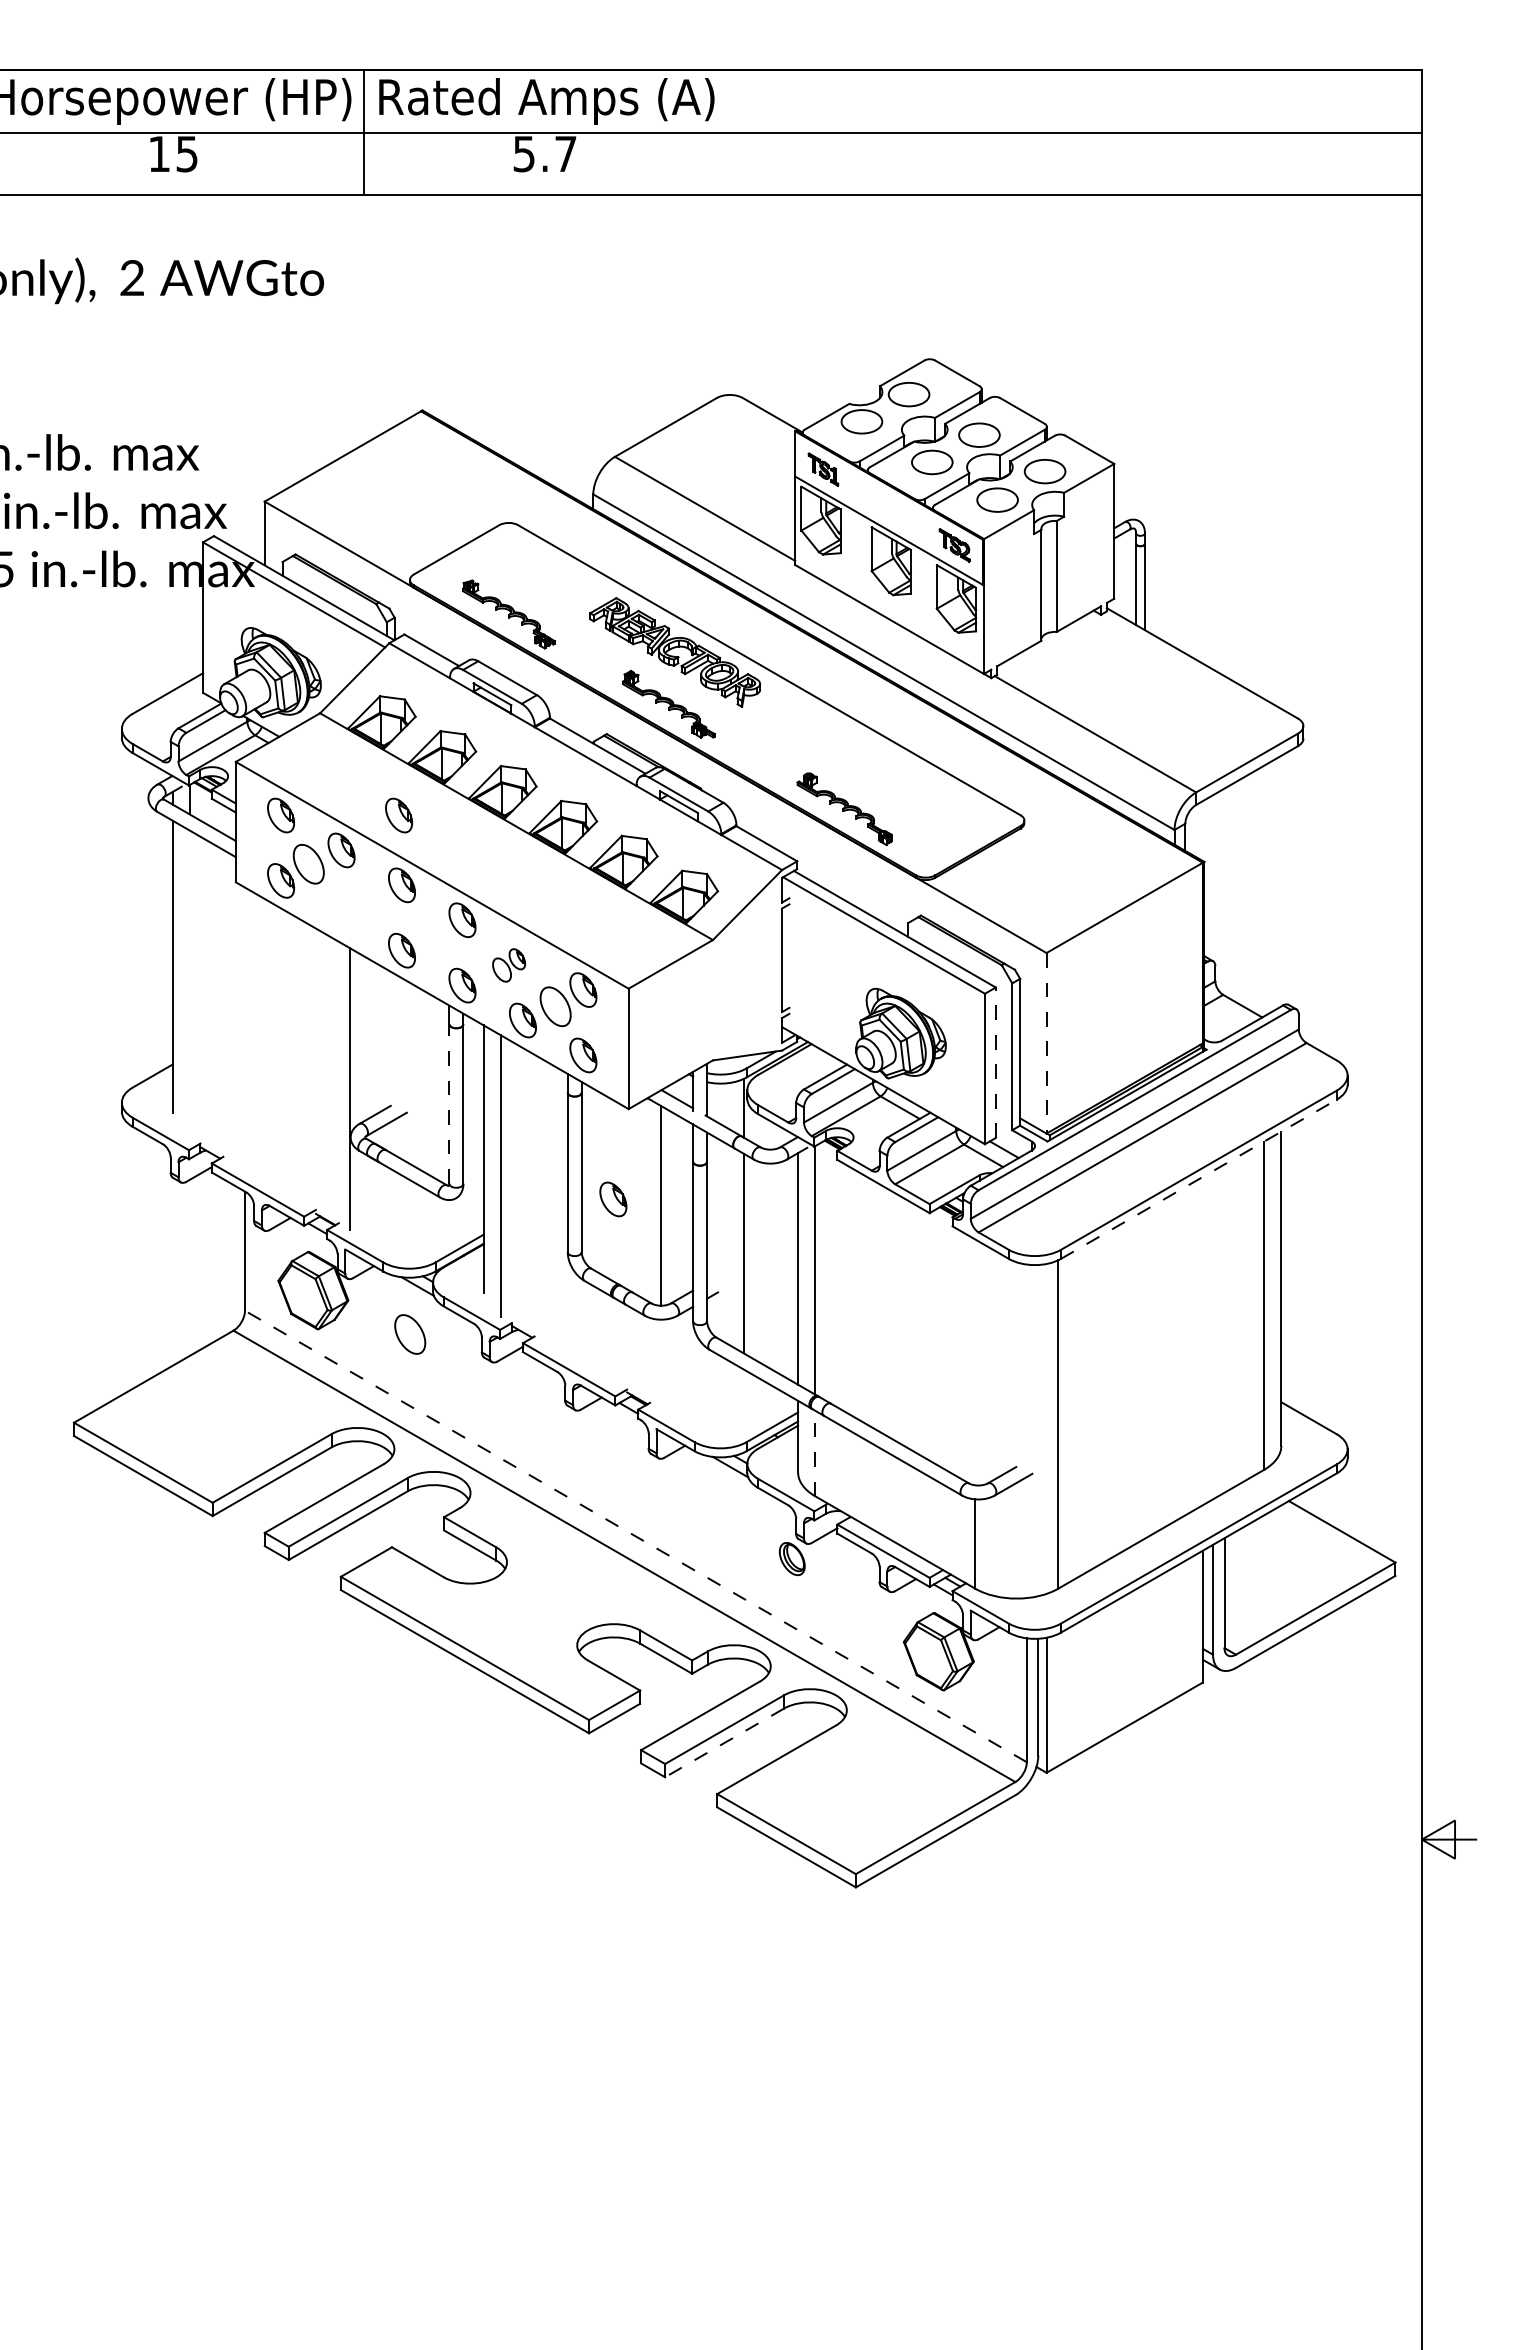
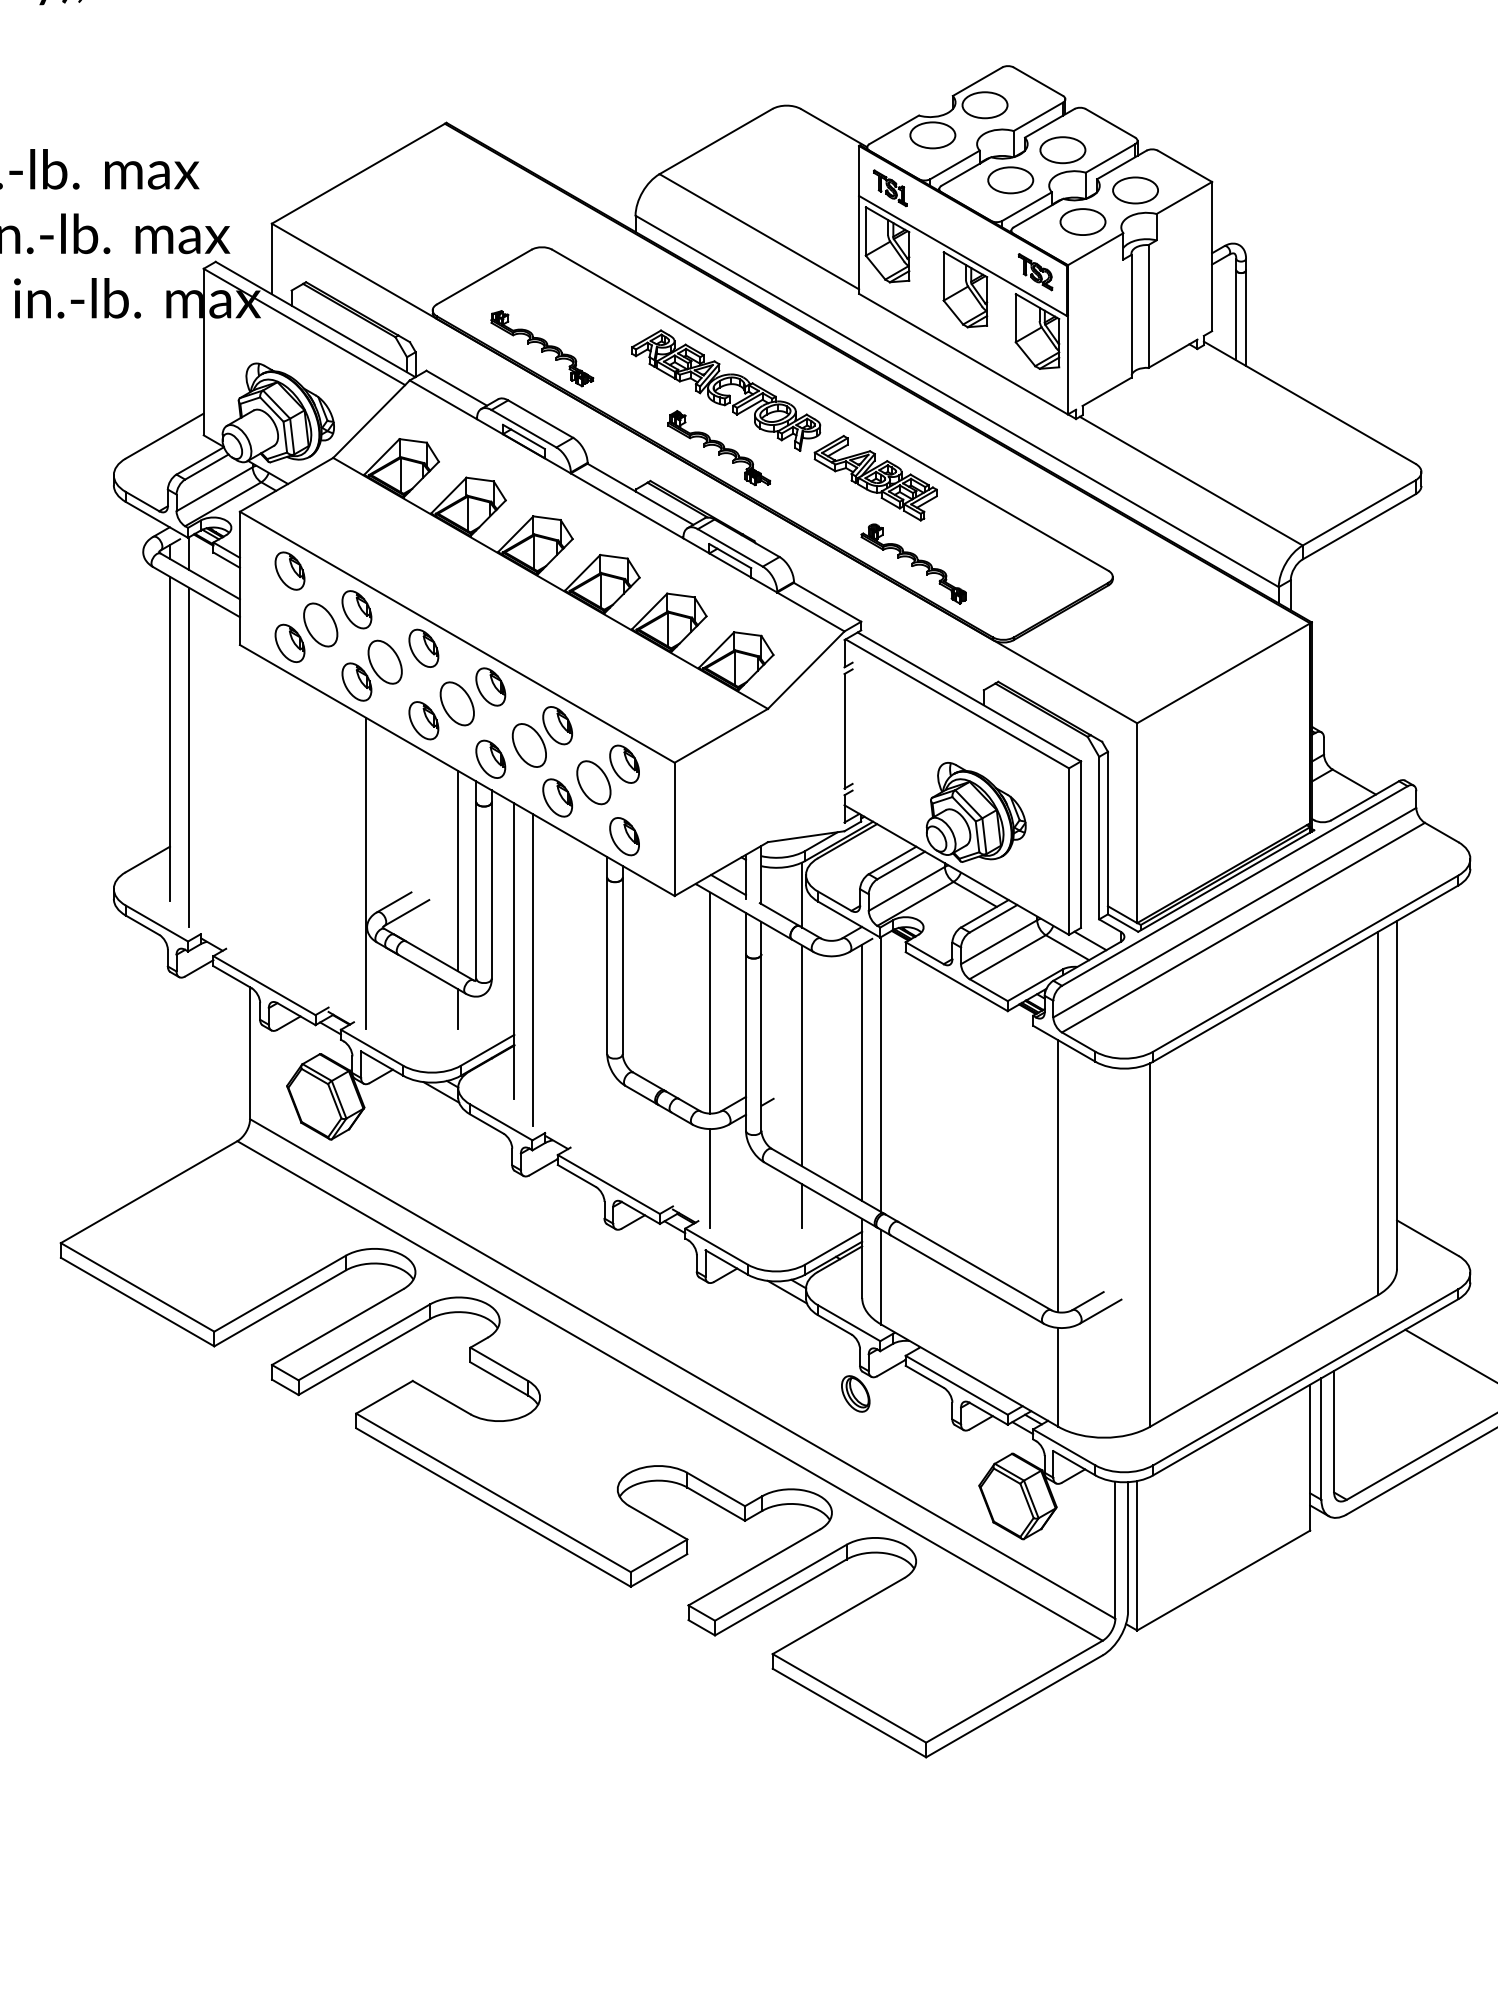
part: (810, 731) -> (875, 478), added
part: (398, 815) -> (419, 571), removed
part: (354, 905) -> (371, 670), added
part: (508, 965) -> (541, 737), size x1.67
line: (189, 983) -> (188, 756), added
line: (1046, 1043) -> (1137, 823), dashed -> solid
line: (995, 1062) -> (1080, 844), dashed -> solid
line: (432, 1086) -> (457, 870), added
line: (449, 1104) -> (476, 890), dashed -> solid
line: (1199, 1179) -> (1306, 973), dashed -> solid
part: (613, 1199) -> (657, 996), removed
line: (432, 1211) -> (457, 1009), added
part: (410, 1334) -> (457, 703), moved
line: (975, 1362) -> (1058, 1176), added
line: (660, 1364) -> (709, 1178), added
line: (743, 1389) -> (801, 1206), added
line: (815, 1453) -> (881, 1277), dashed -> solid
line: (635, 1536) -> (682, 1368), dashed -> solid
line: (724, 1742) -> (780, 1596), dashed -> solid

